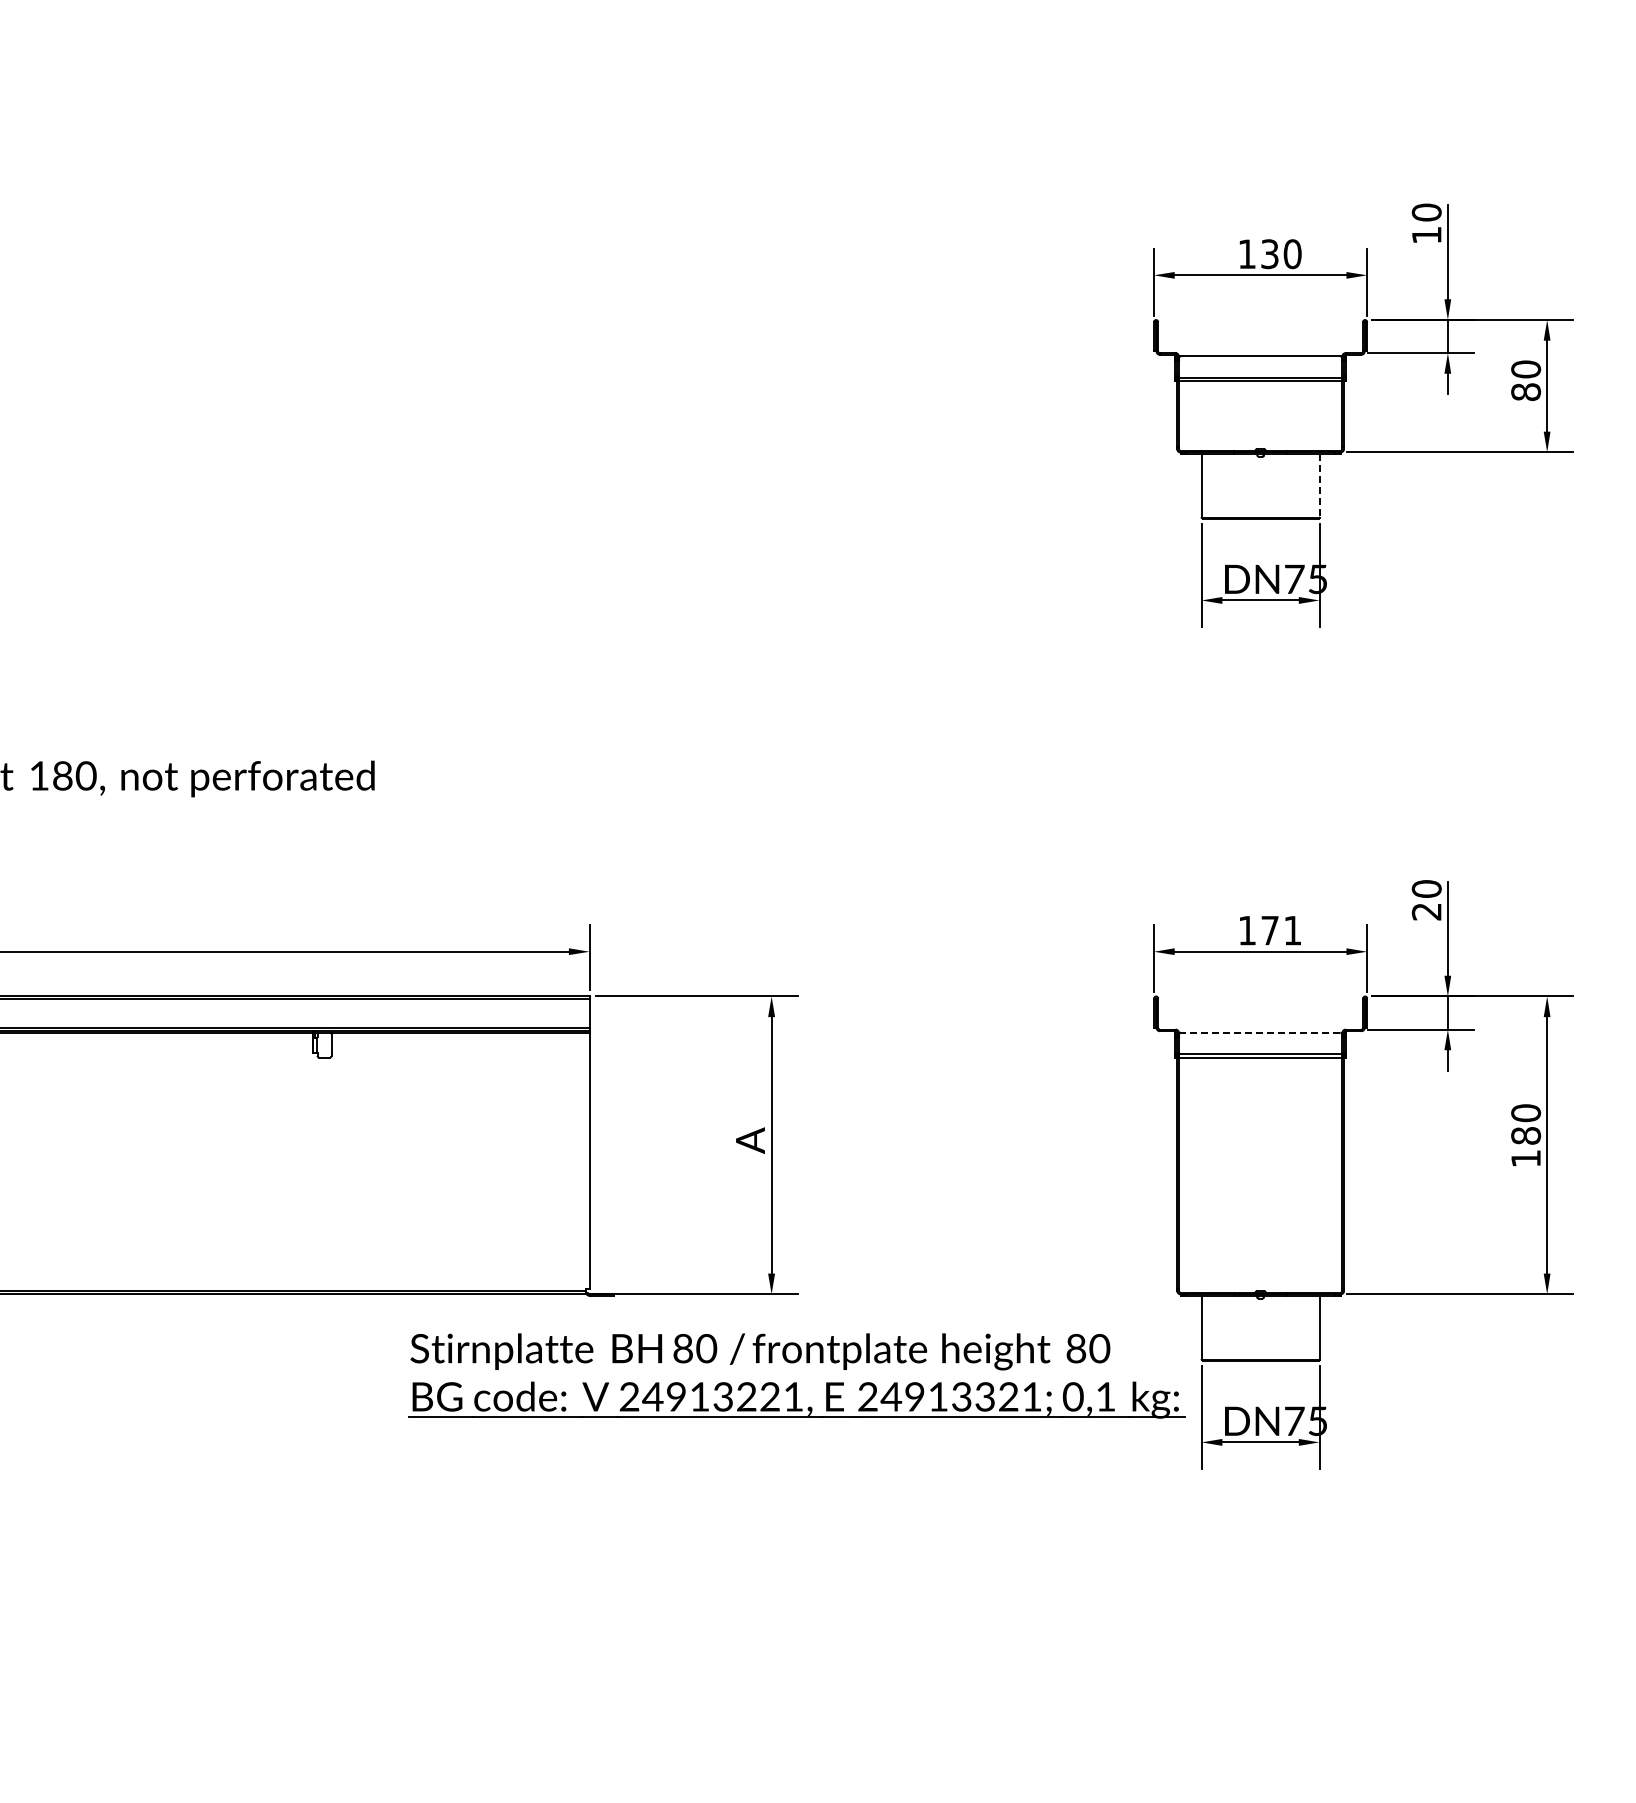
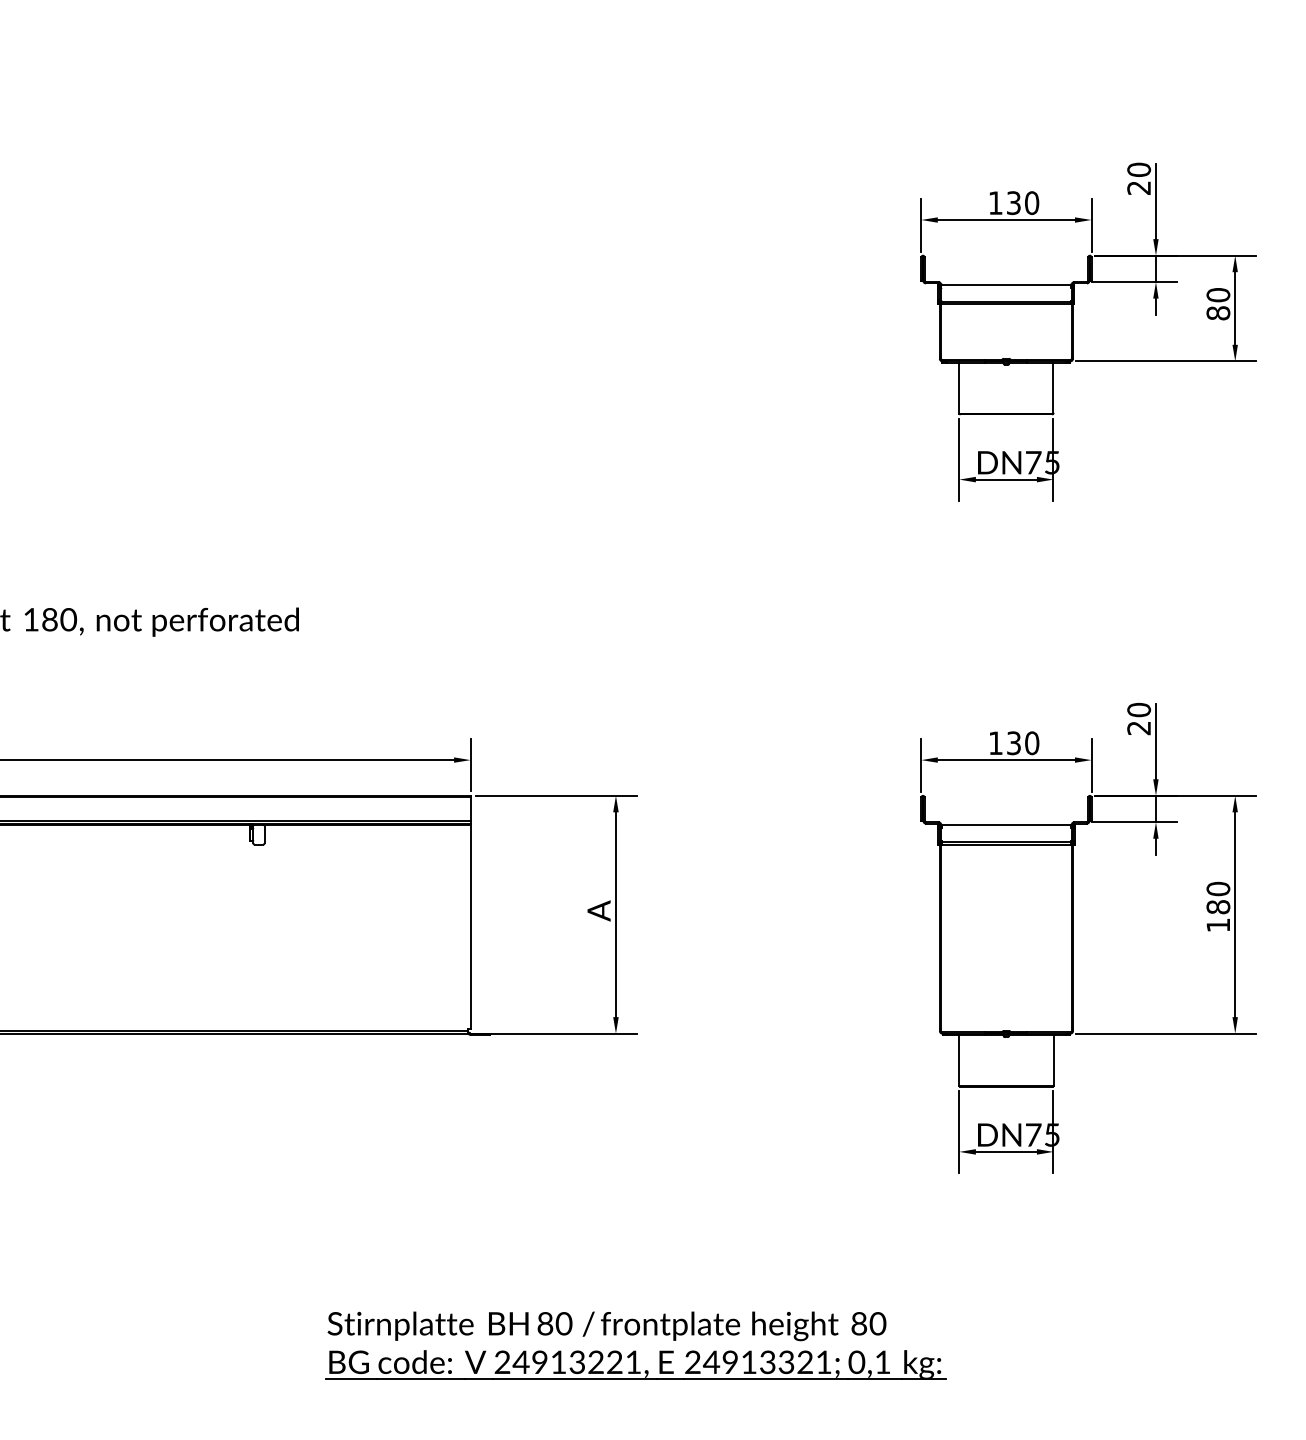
text: (1426, 235) -> (1138, 188), 10 -> 20
line: (1319, 485) -> (1053, 387), dashed -> solid
text: (1281, 930) -> (1023, 743), 171 -> 130
line: (1260, 1032) -> (1006, 824), dashed -> solid
part: (796, 1382) -> (635, 1350), moved

